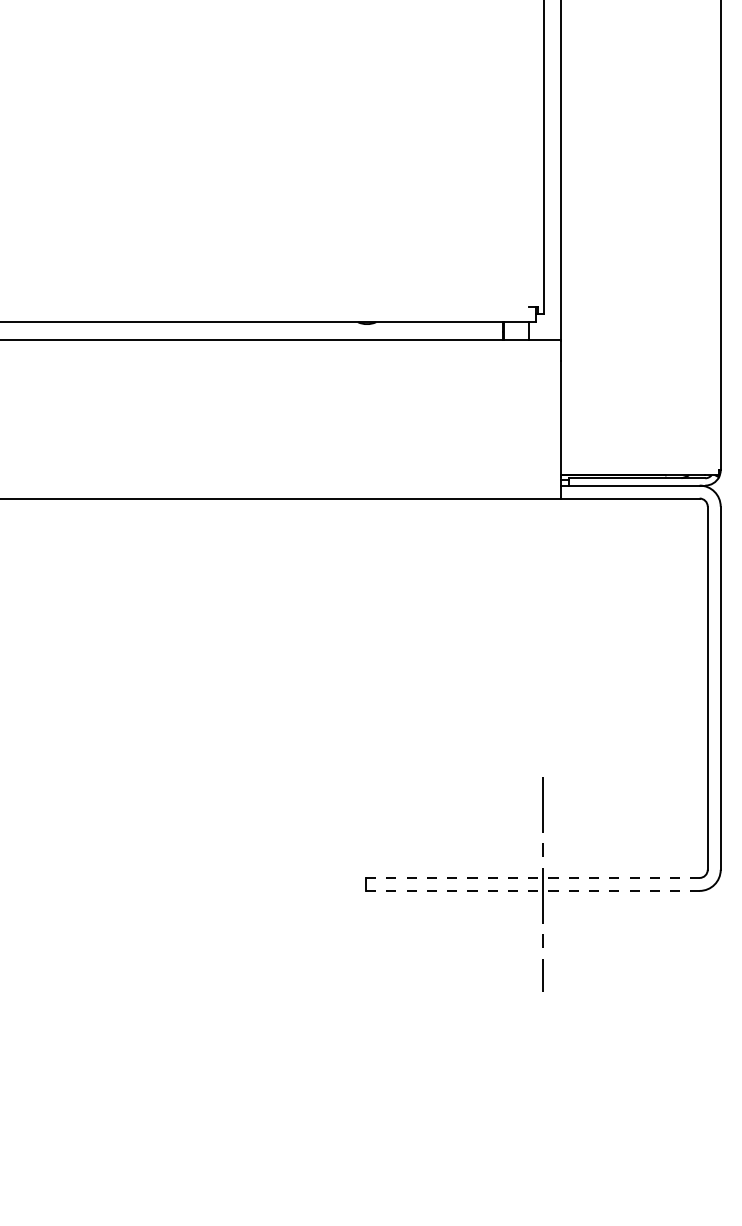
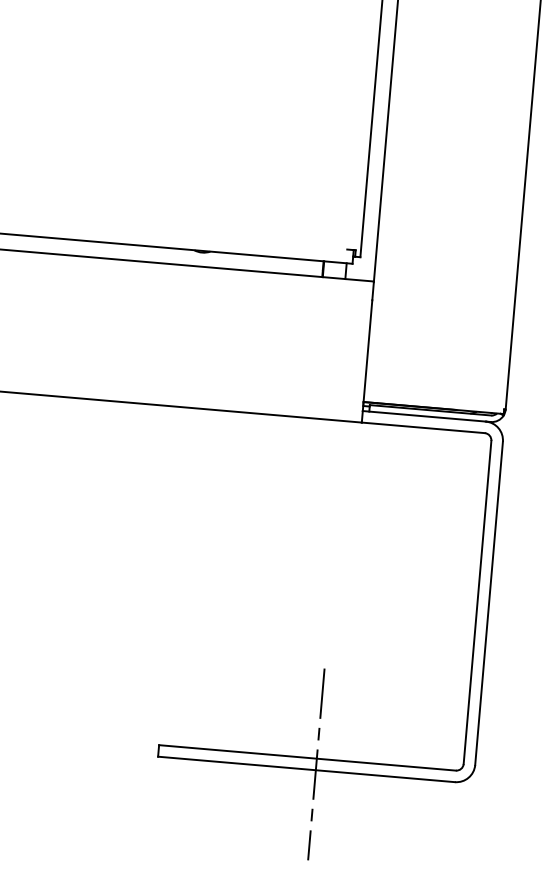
line: (532, 877) -> (307, 757), dashed -> solid
line: (532, 890) -> (306, 769), dashed -> solid

